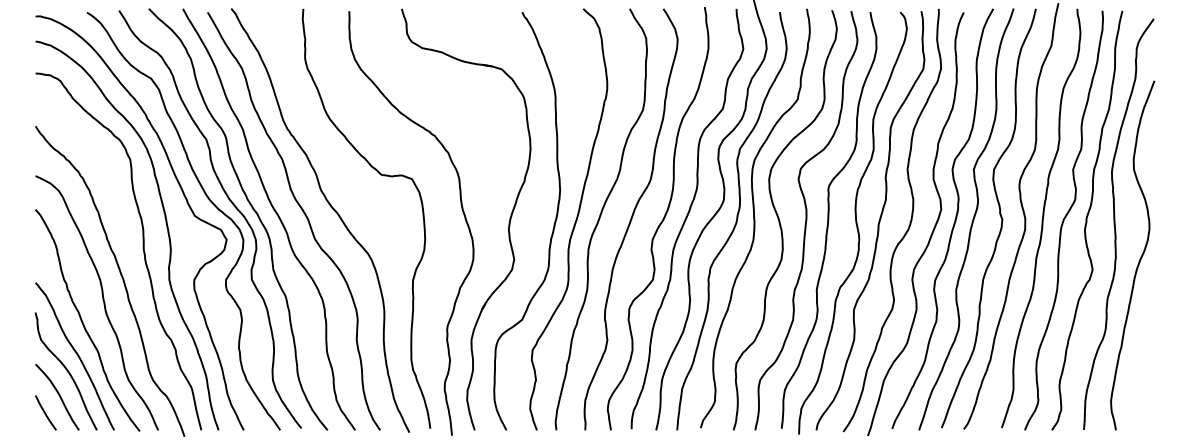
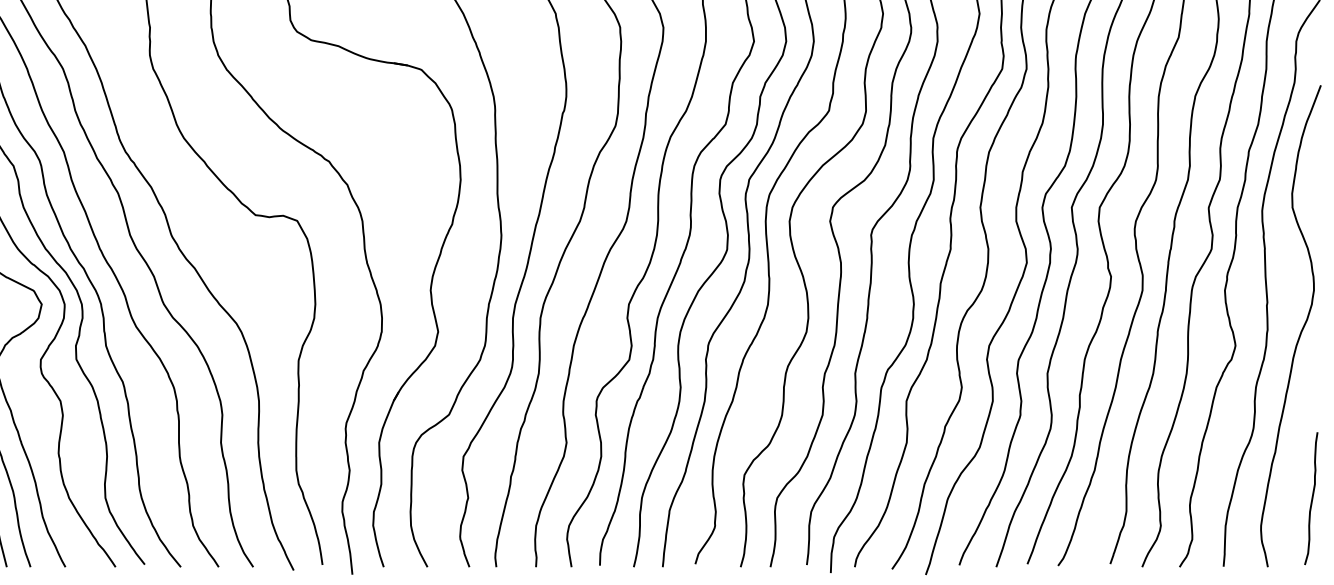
curve: (1147, 380) -> (1311, 498), added

